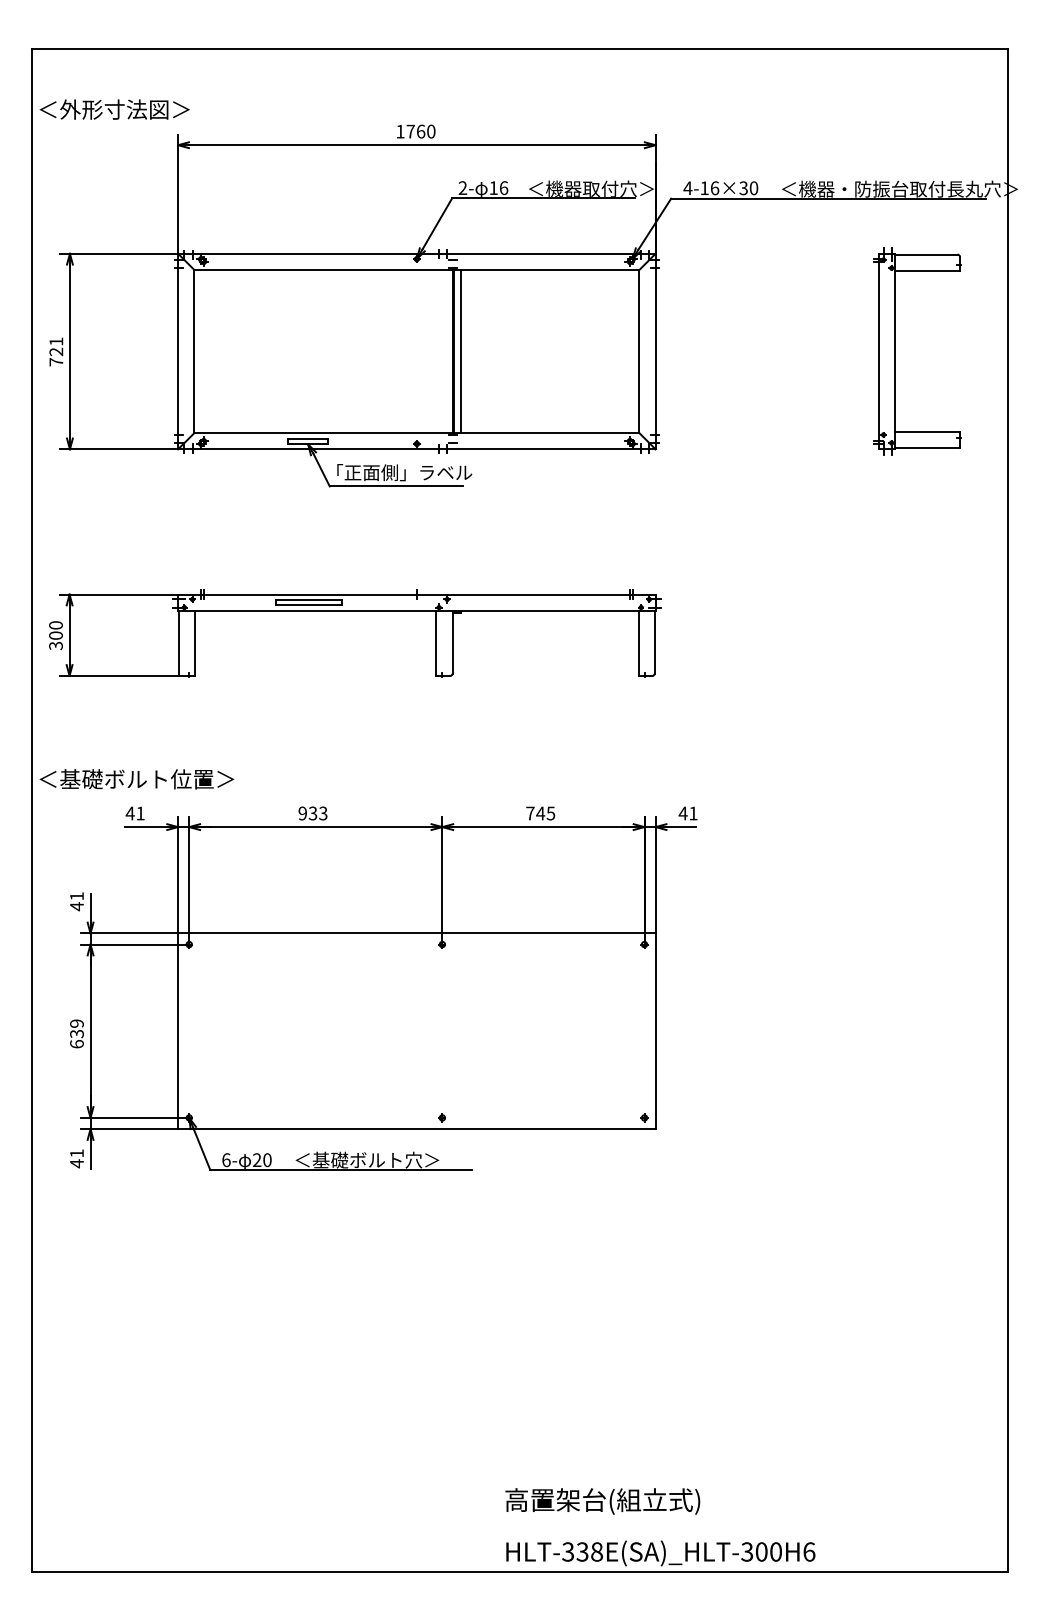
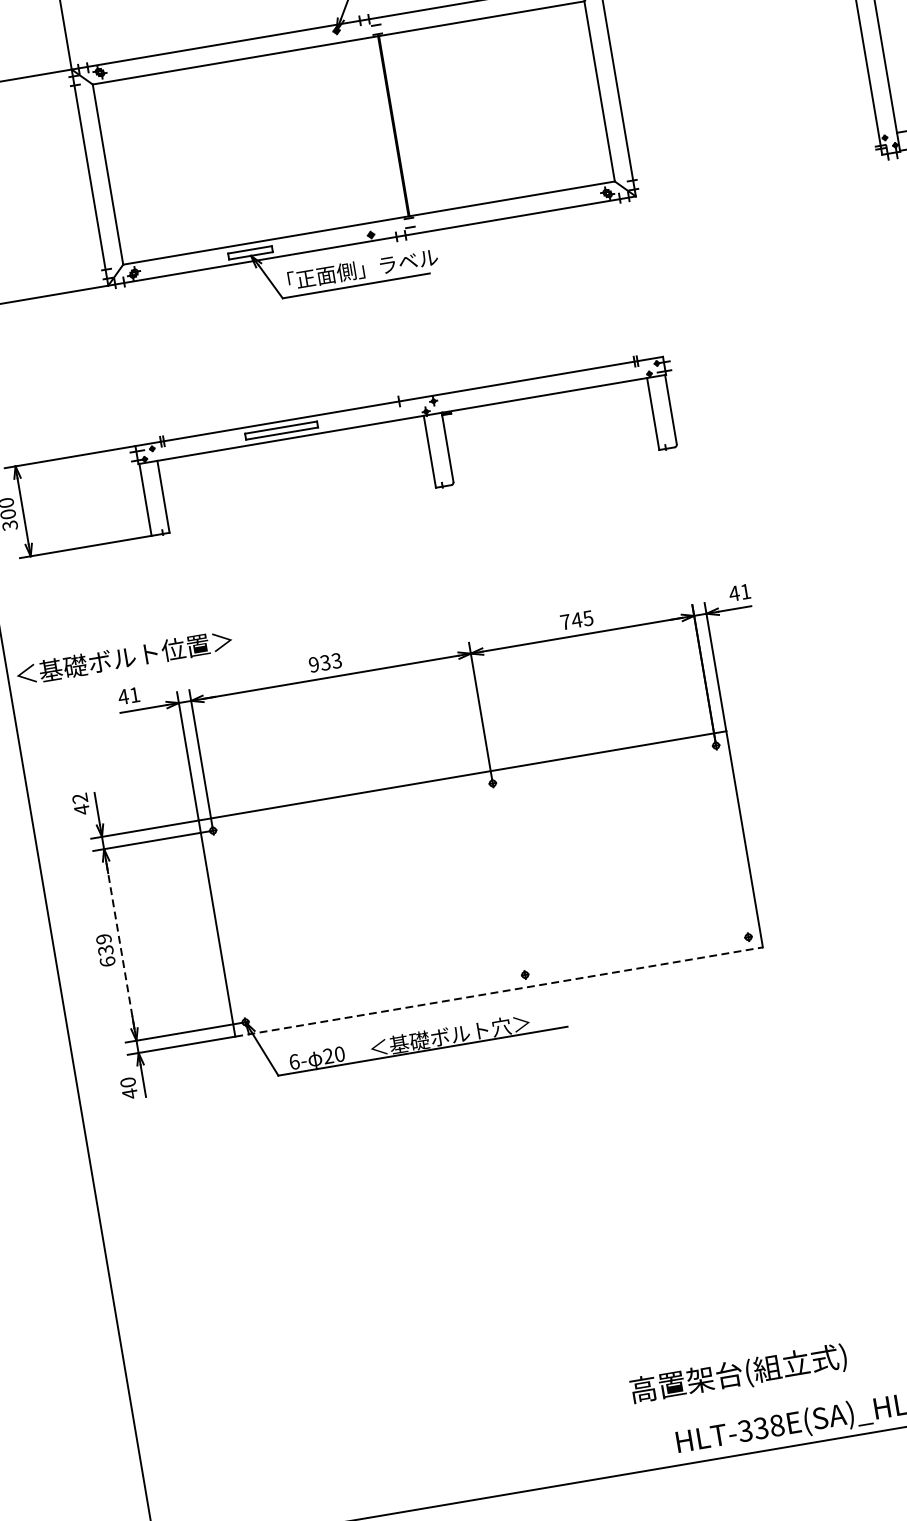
line: (460, 351) -> (401, 124), removed
text: (76, 896) -> (79, 798), 41 -> 42
line: (90, 1031) -> (120, 945), solid -> dashed
line: (416, 1129) -> (498, 992), solid -> dashed
text: (76, 1153) -> (127, 1082), 41 -> 40
text: (602, 1501) -> (738, 1374), moved

